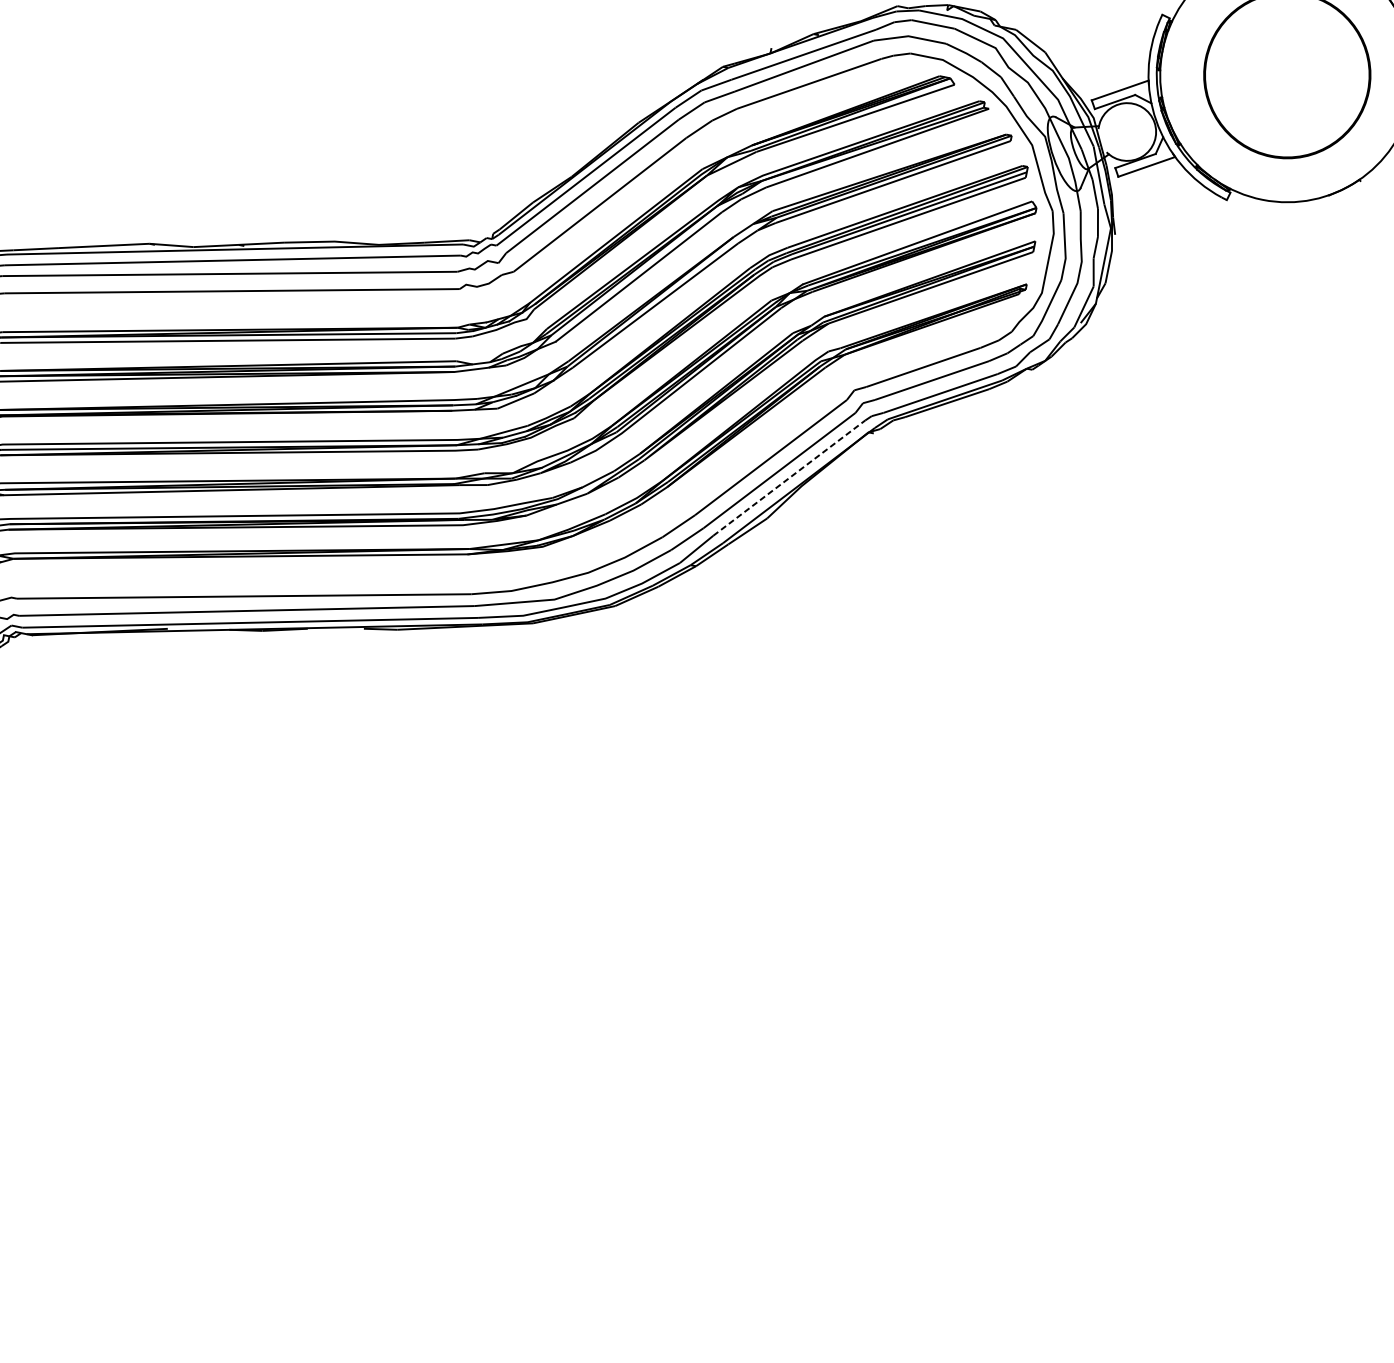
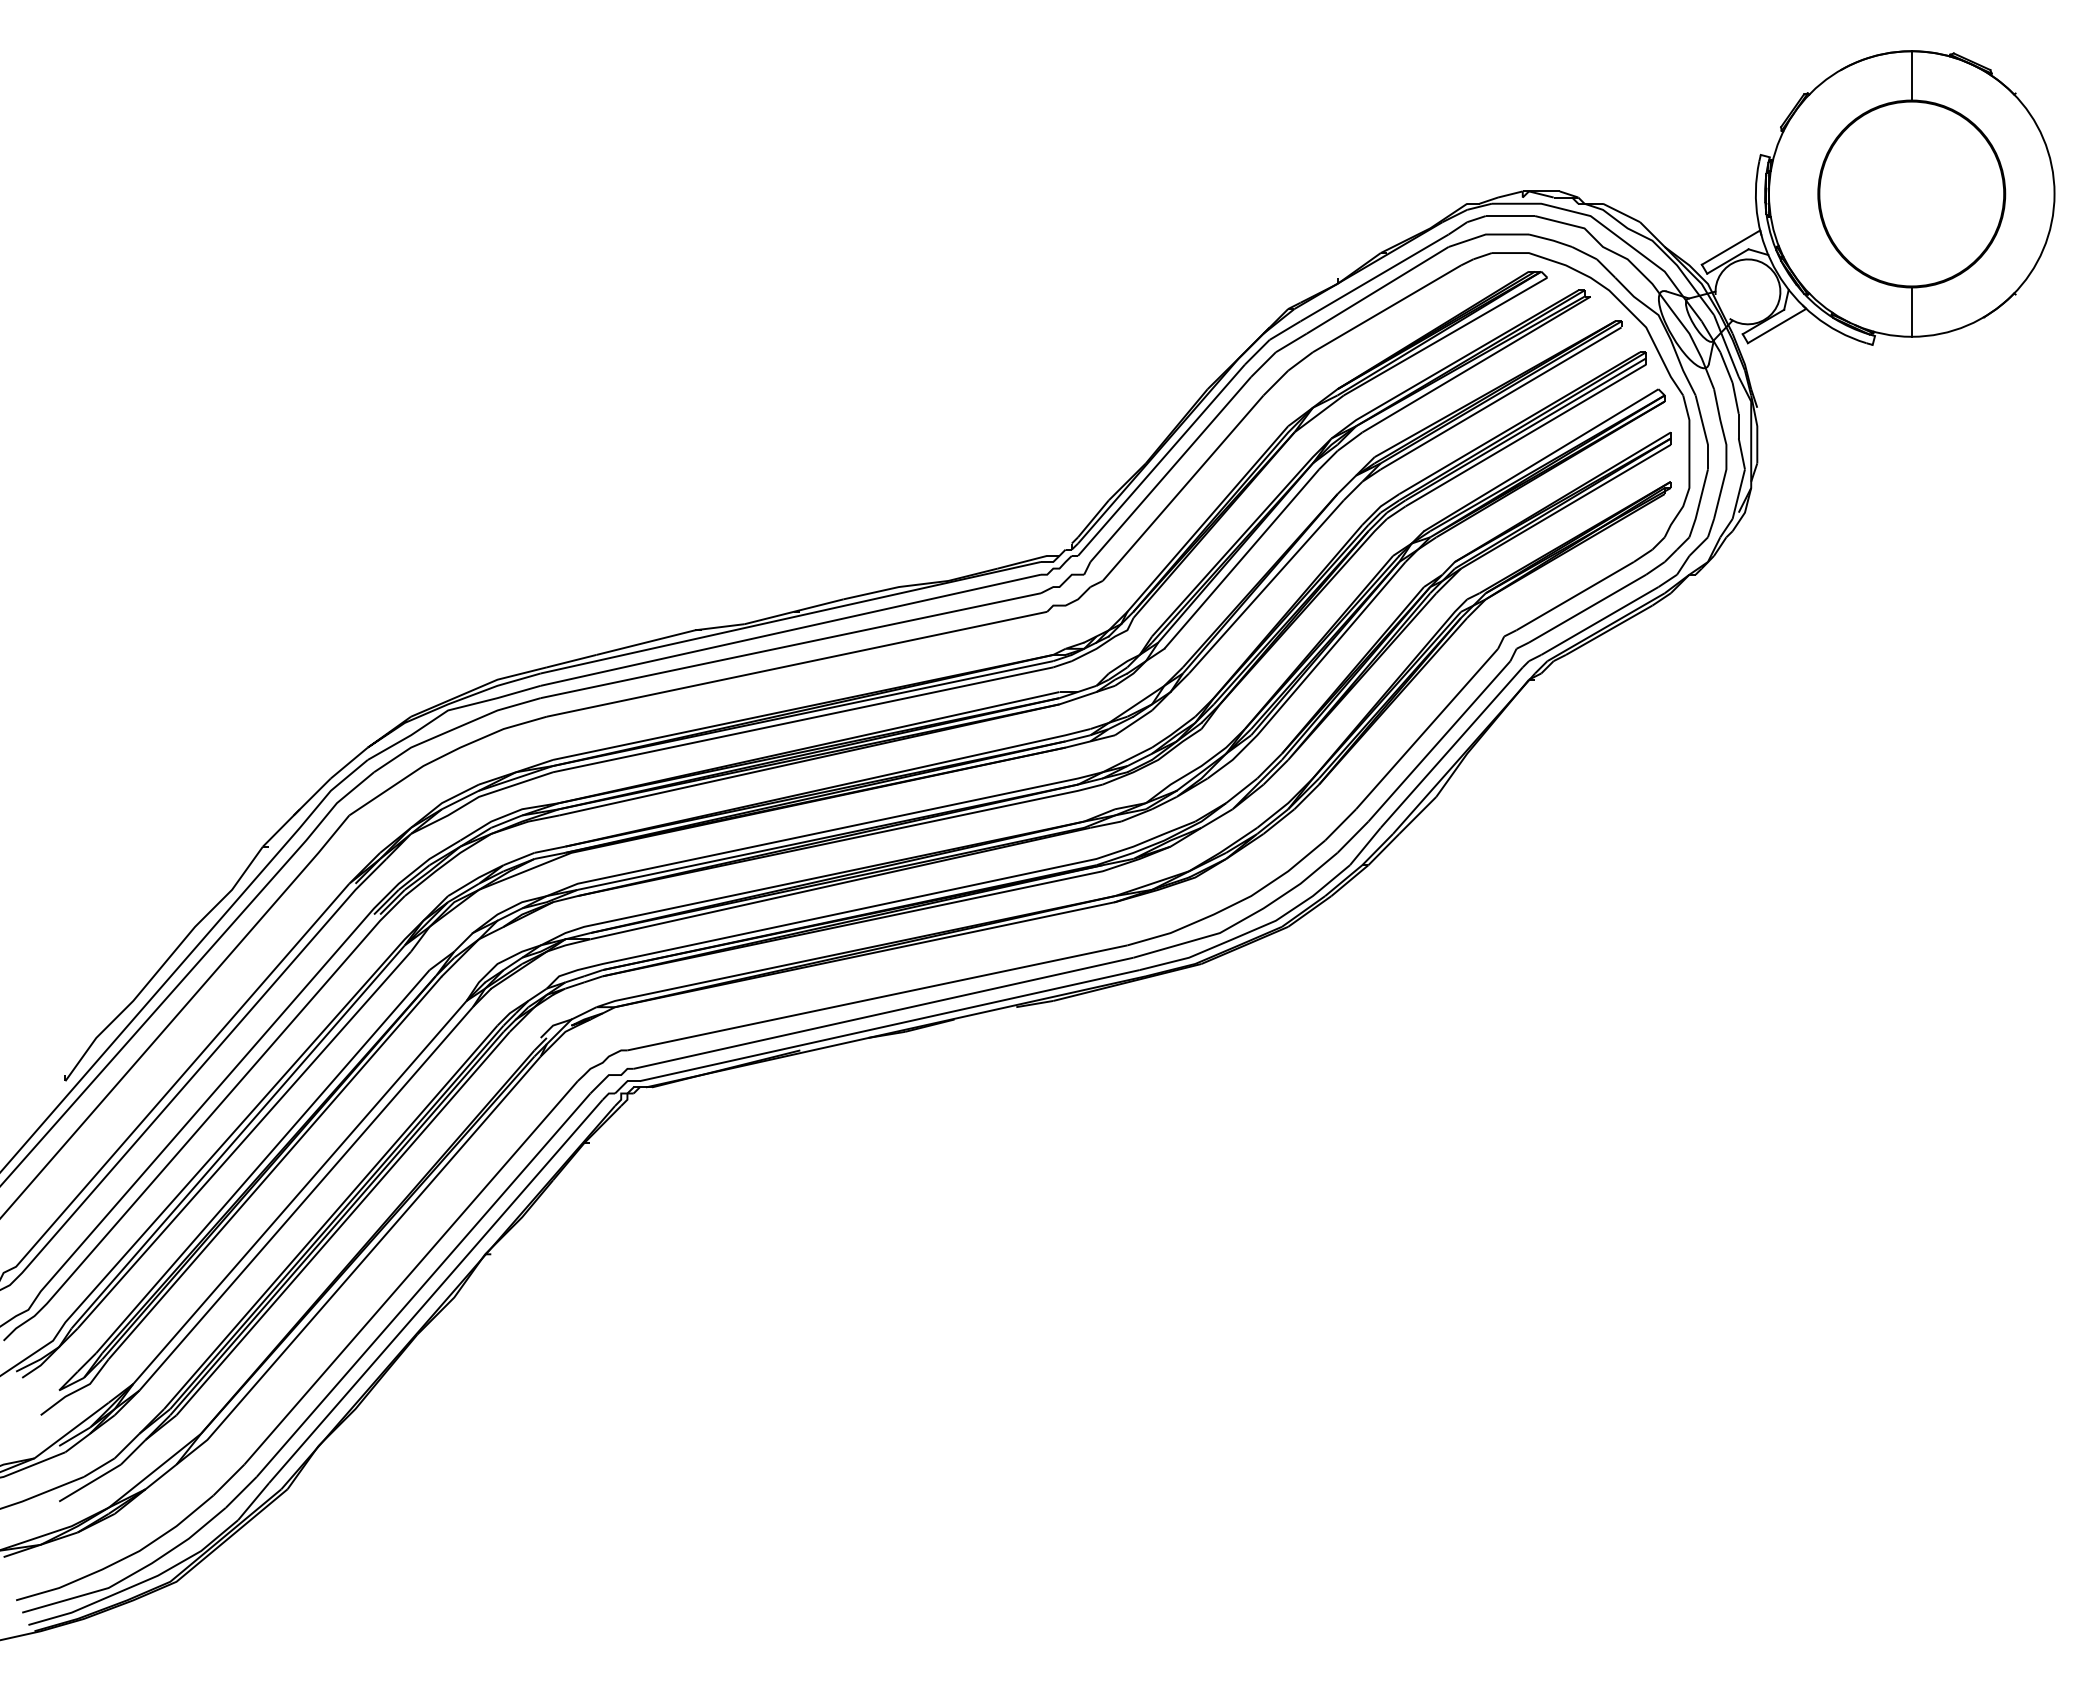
line: (1266, 177) -> (1911, 311), added
line: (789, 478) -> (1452, 747), dashed -> solid

